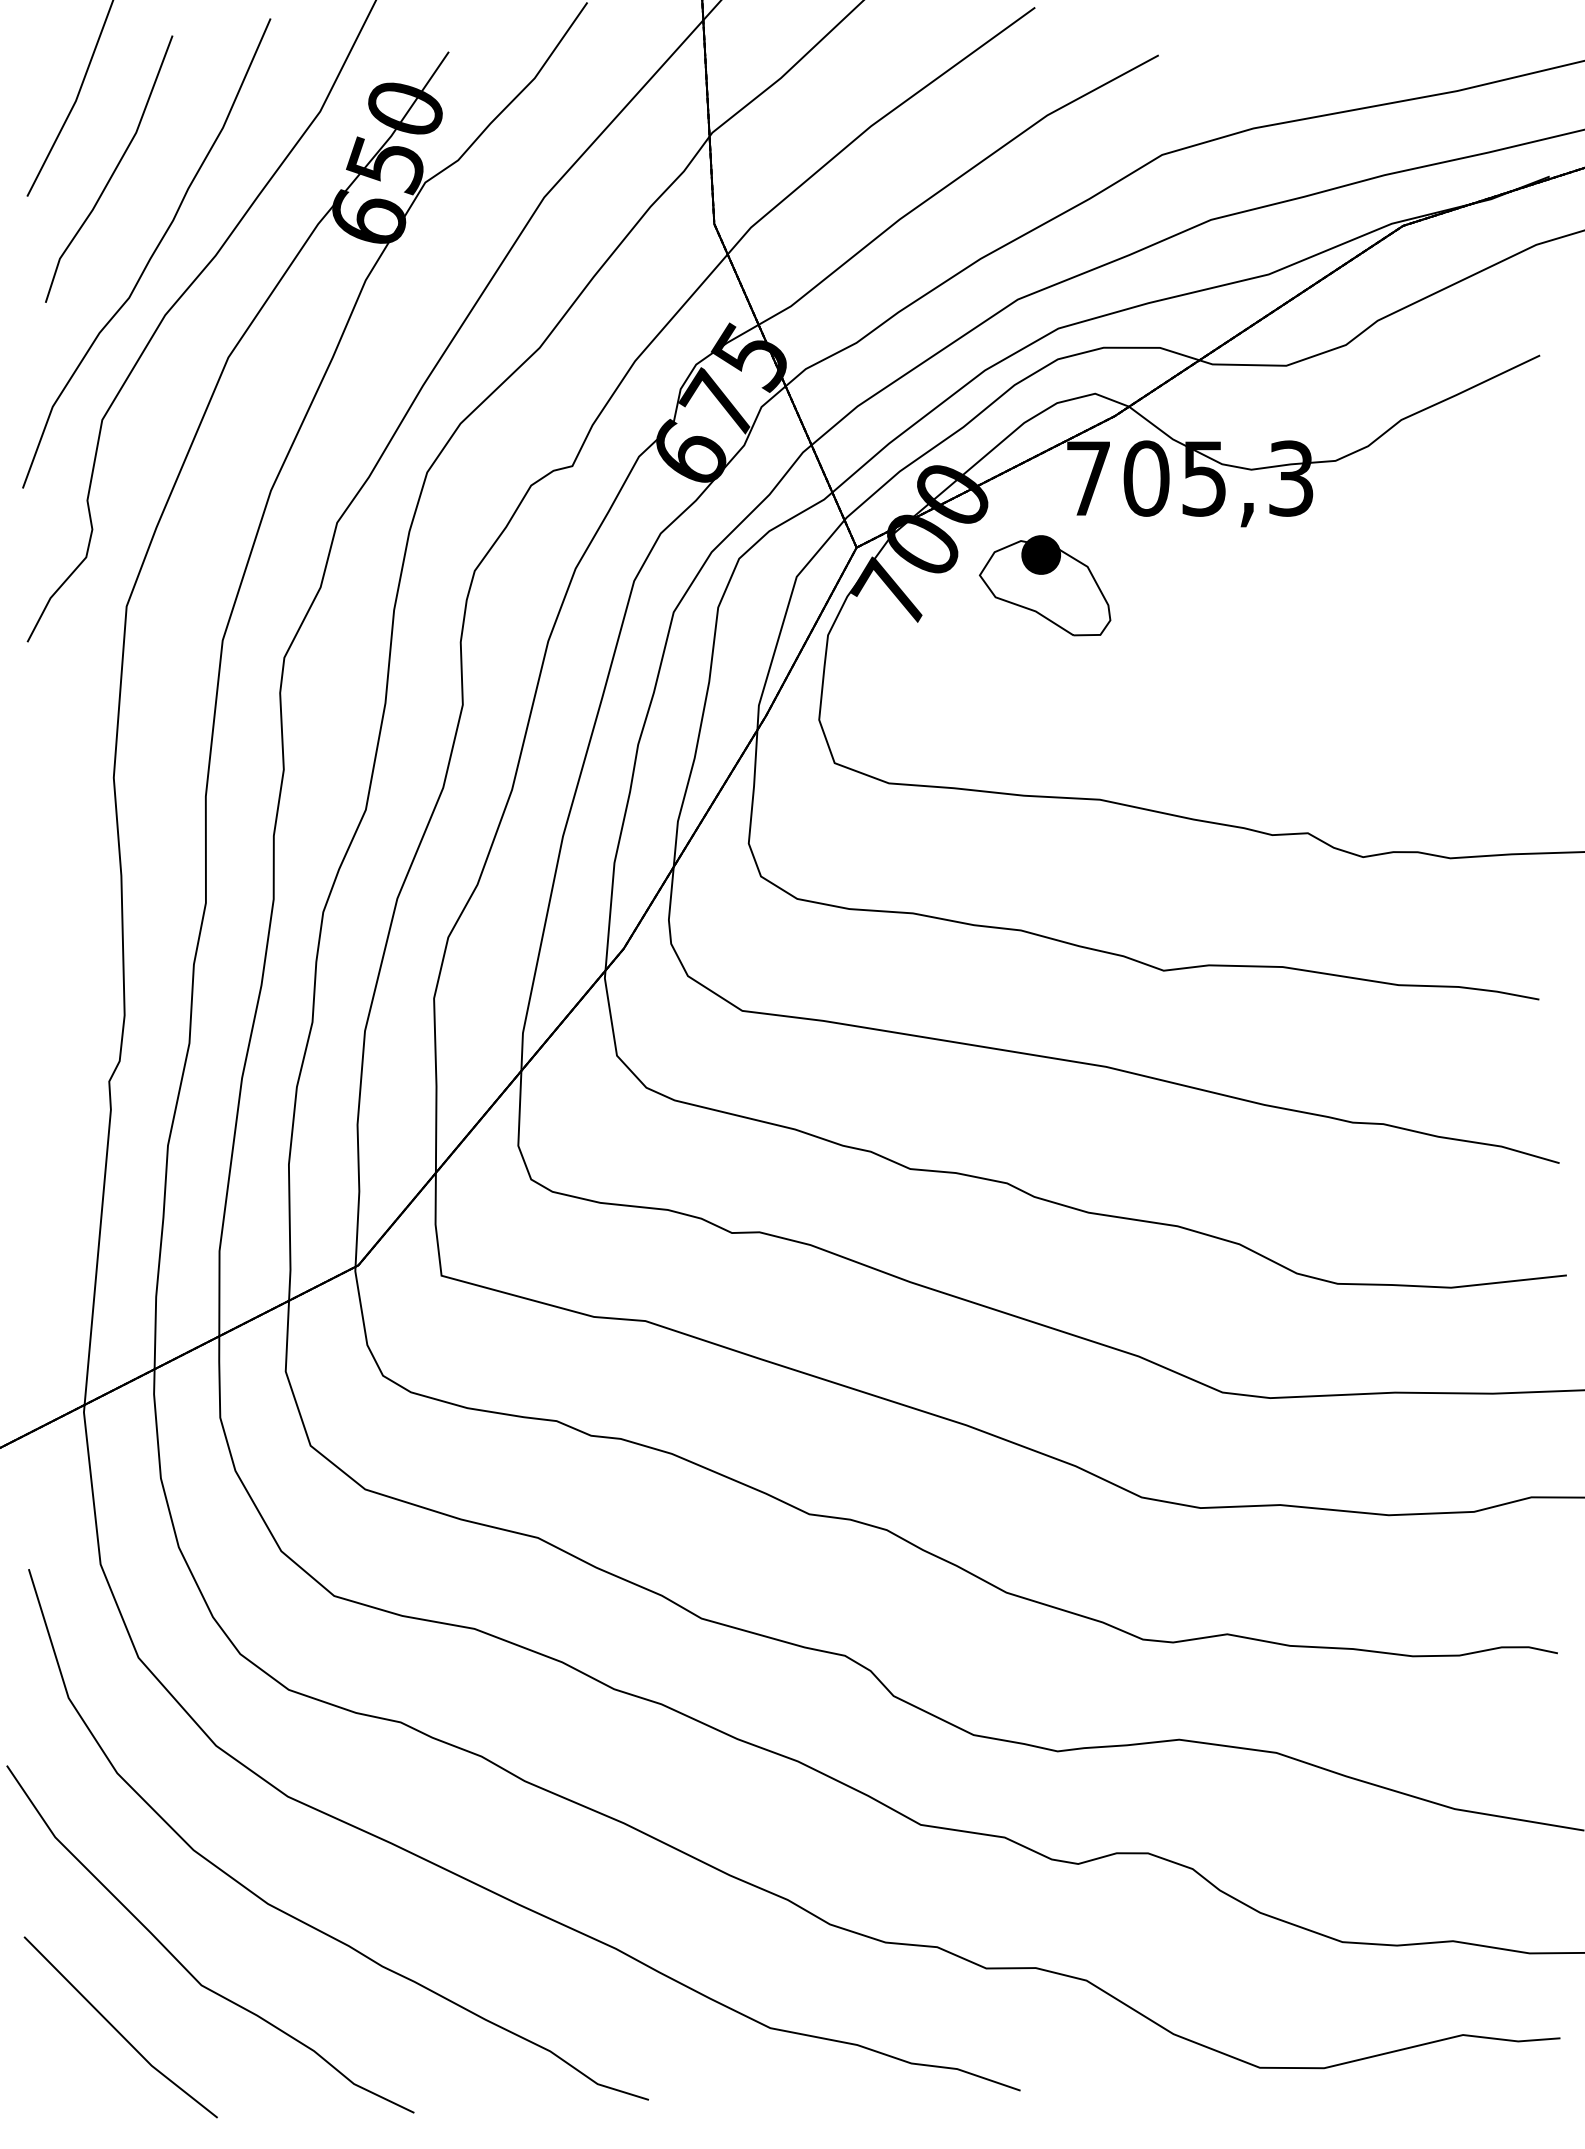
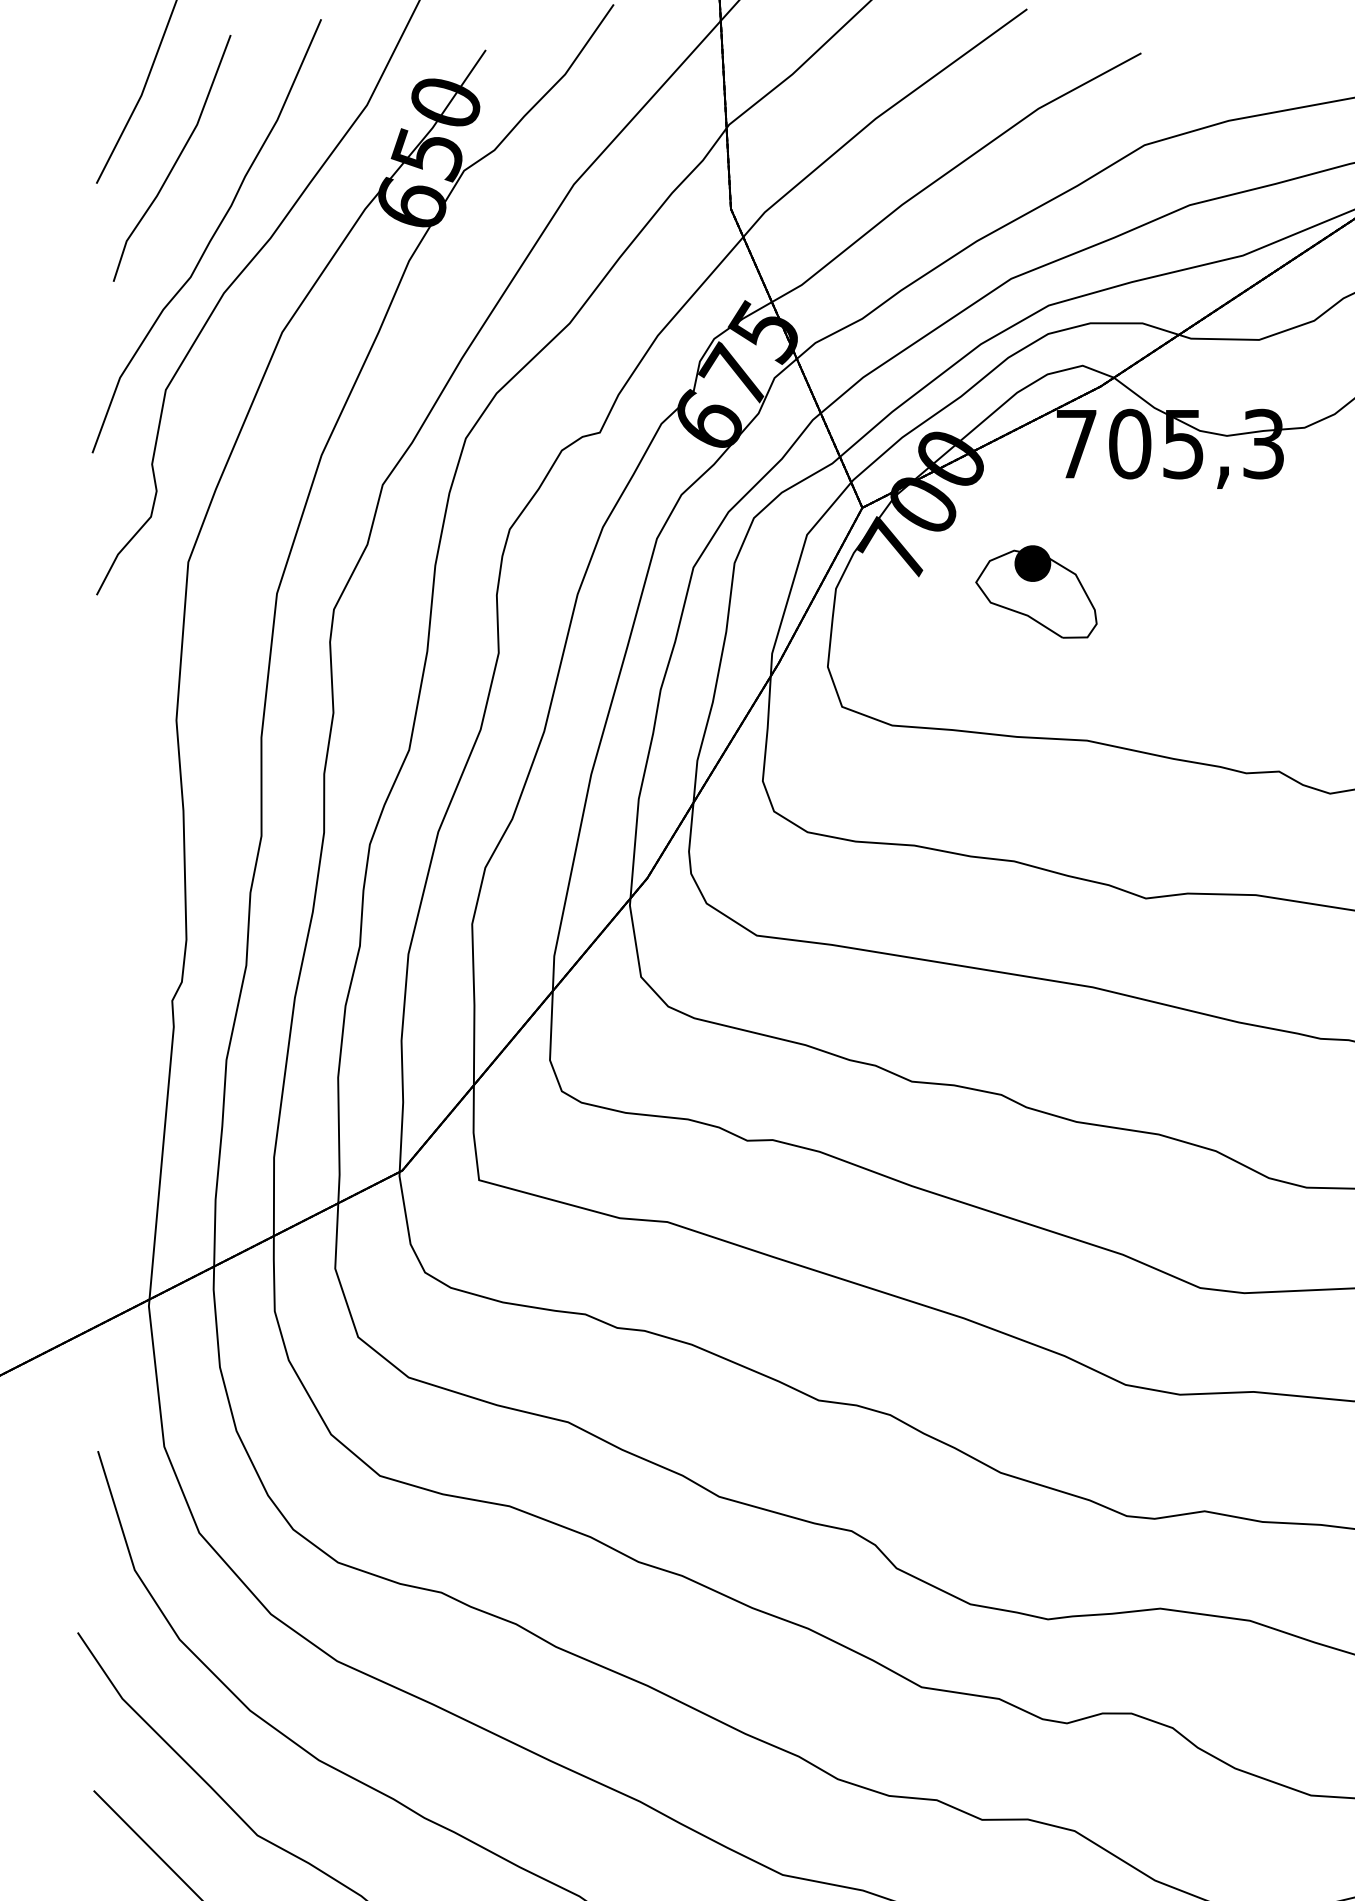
part: (1045, 585) -> (1036, 591), moved

